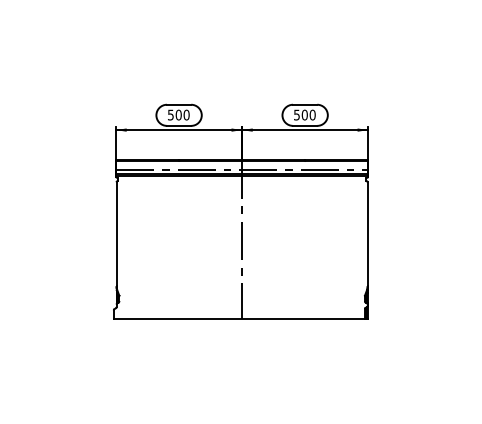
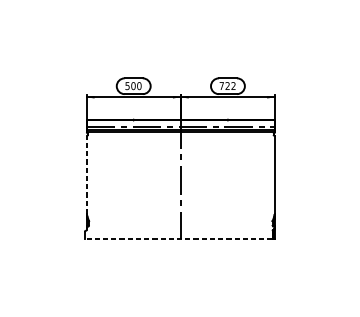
text: (304, 114) -> (227, 85), 500 -> 722
line: (116, 234) -> (86, 175), solid -> dashed
line: (239, 319) -> (178, 238), solid -> dashed

